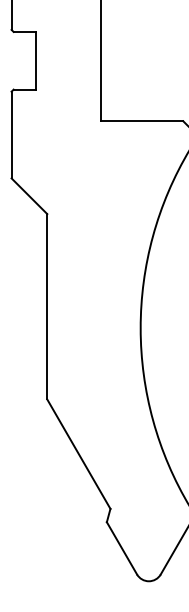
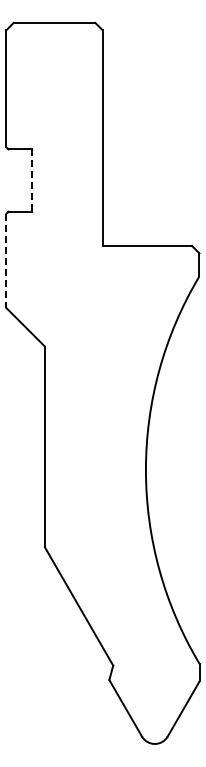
line: (35, 61) -> (32, 181), solid -> dashed
line: (11, 134) -> (6, 260), solid -> dashed

